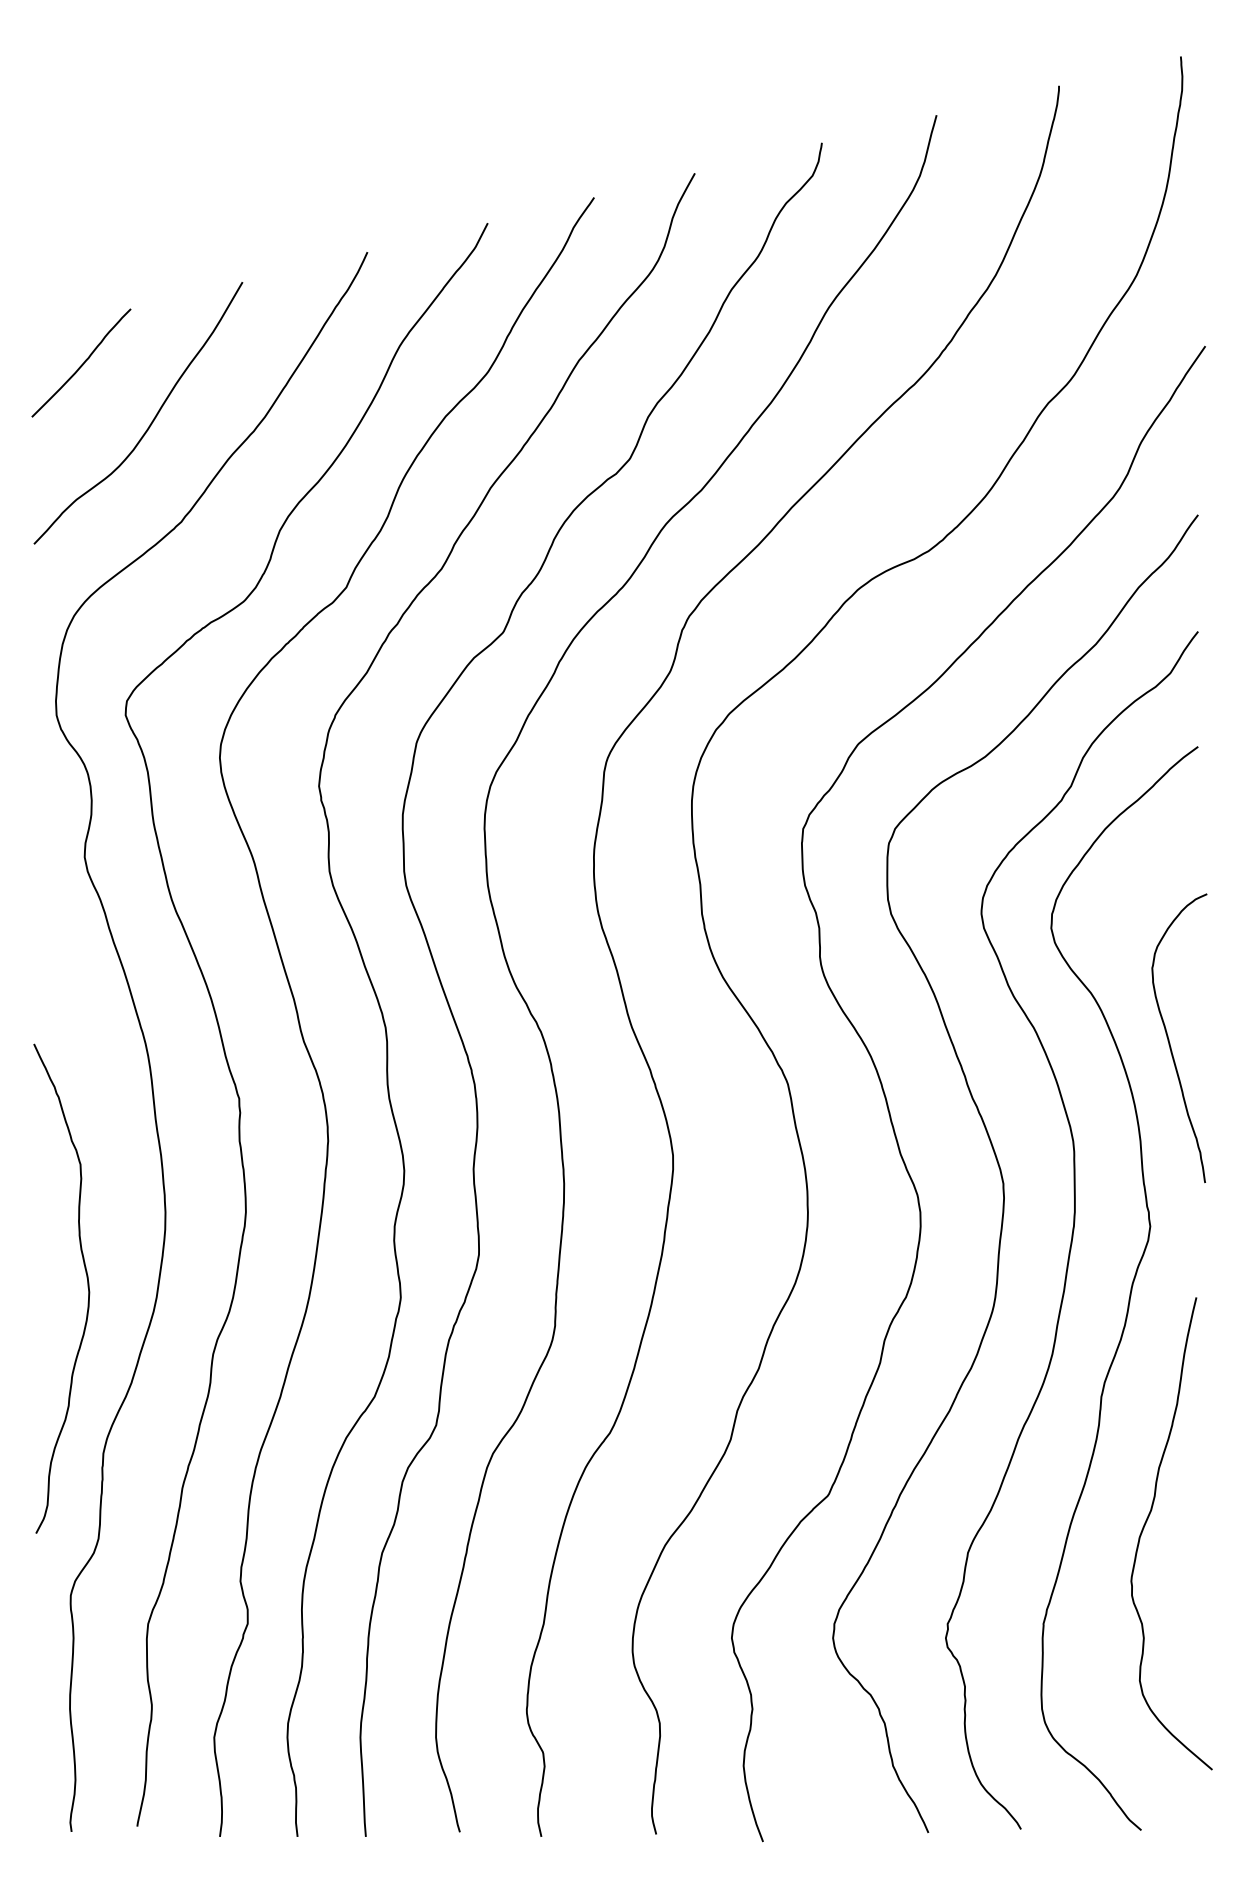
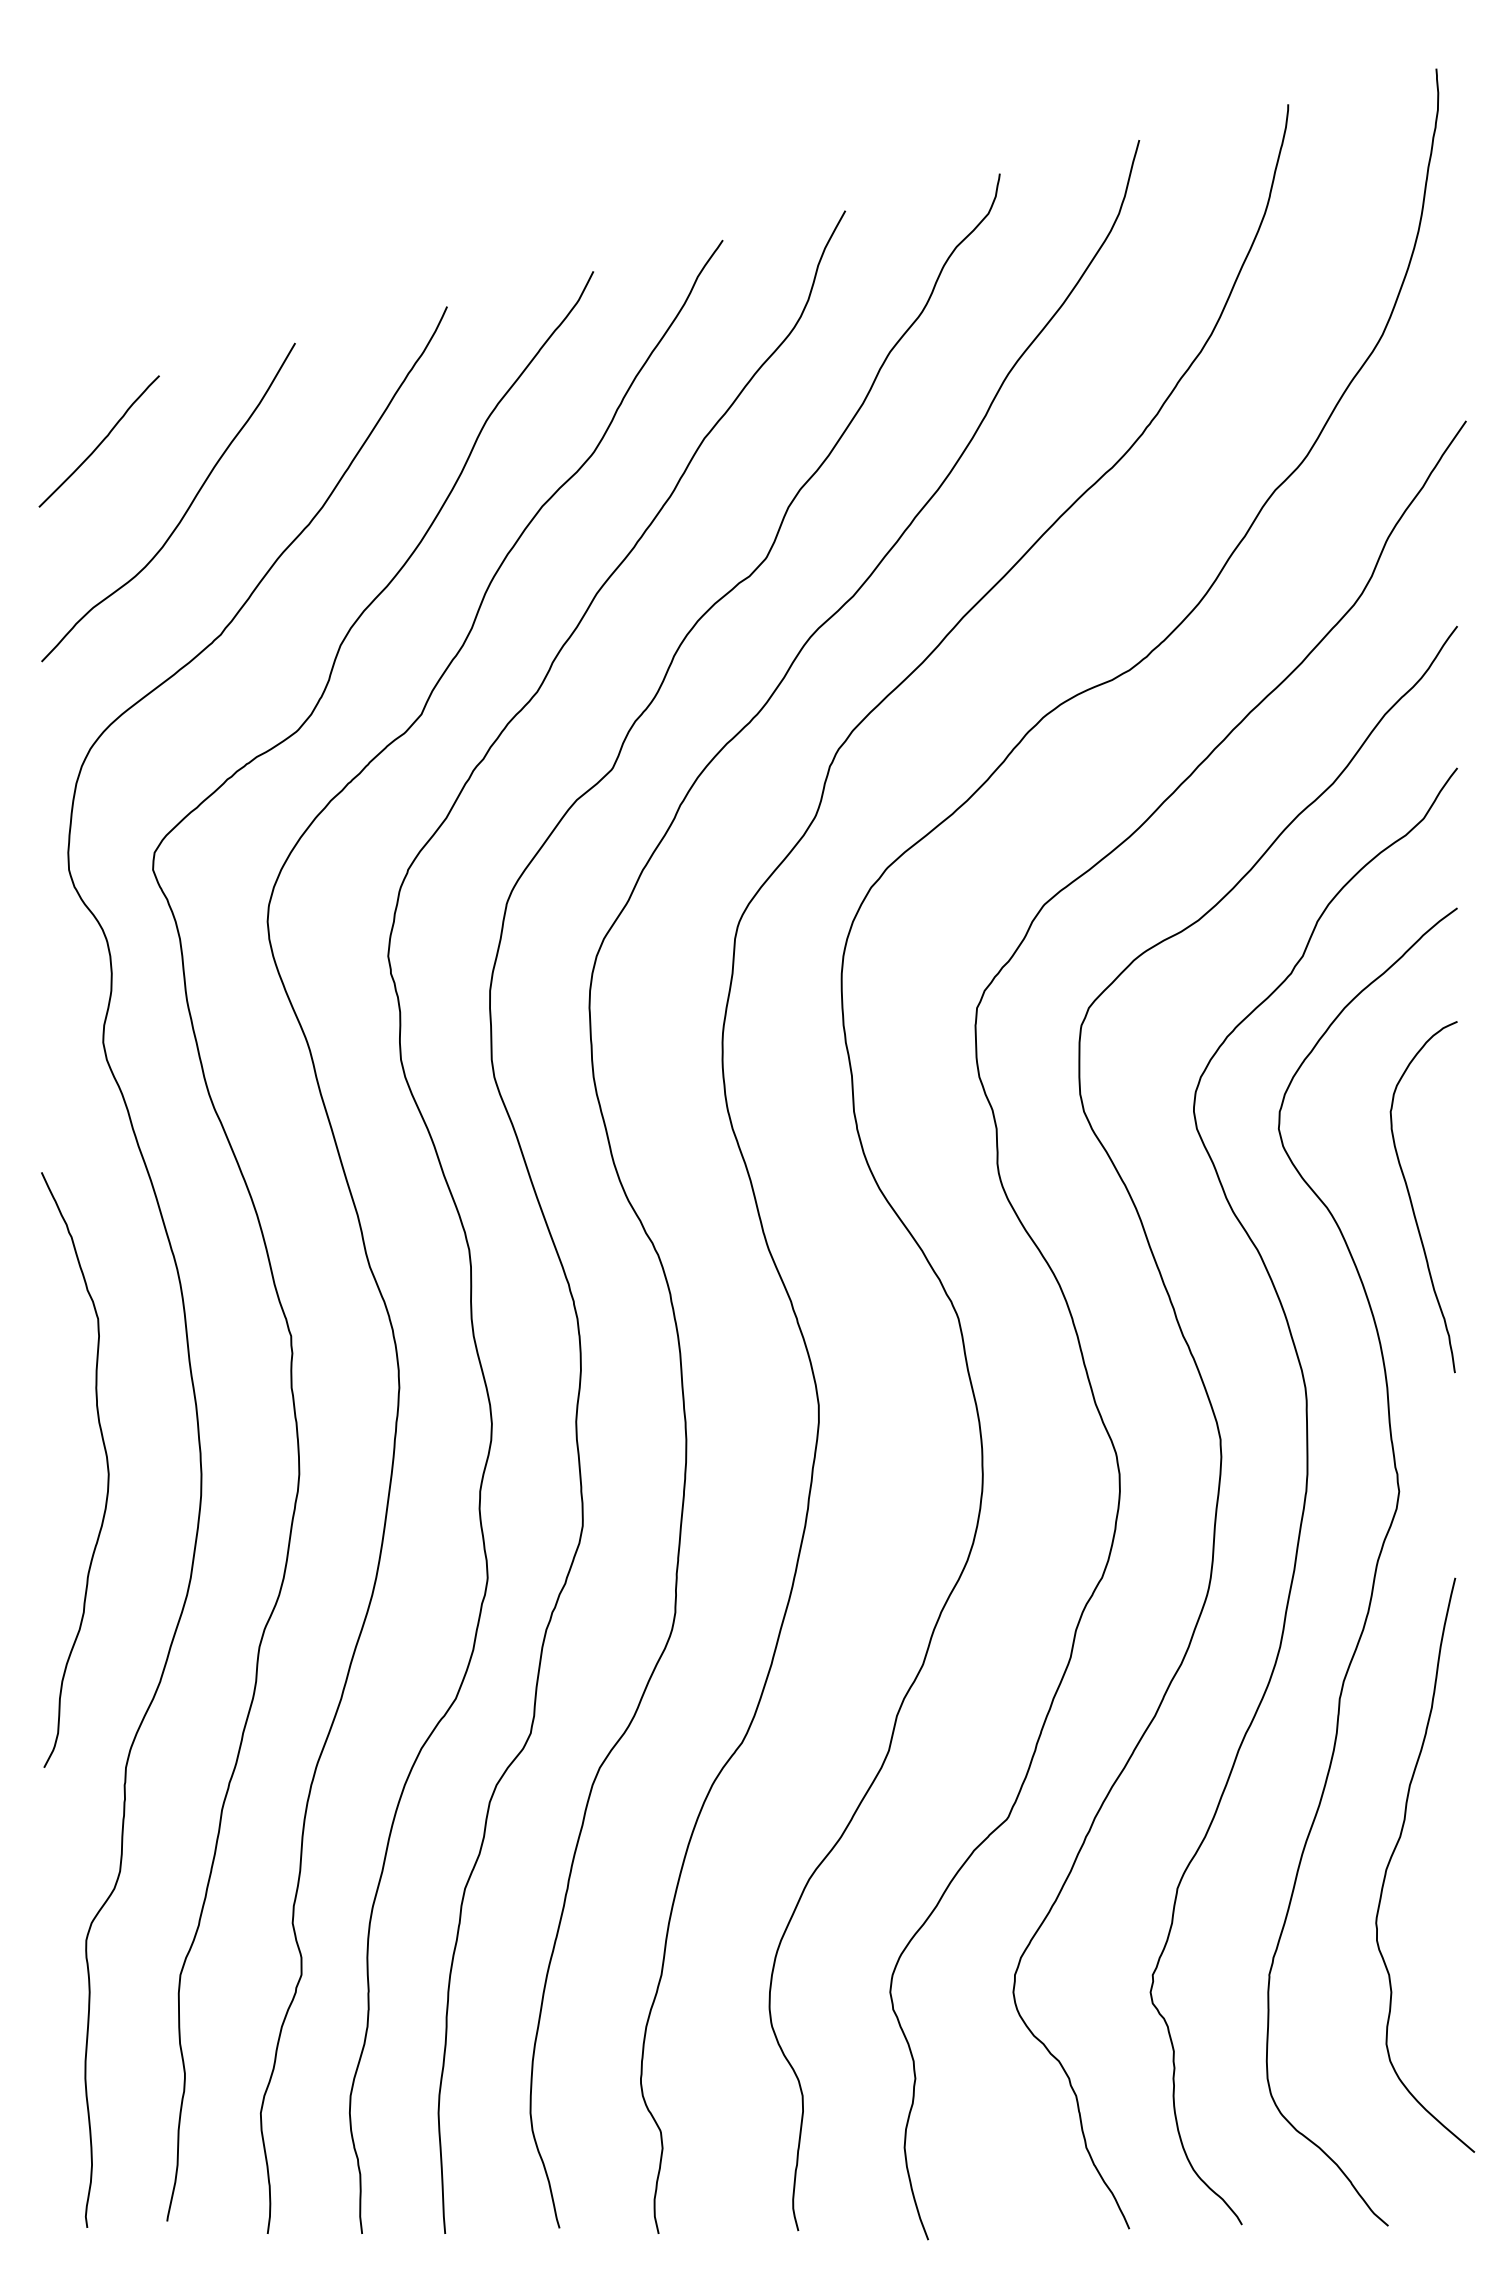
curve: (1169, 1039) -> (1411, 1198), moved
curve: (87, 1287) -> (106, 1468), moved

